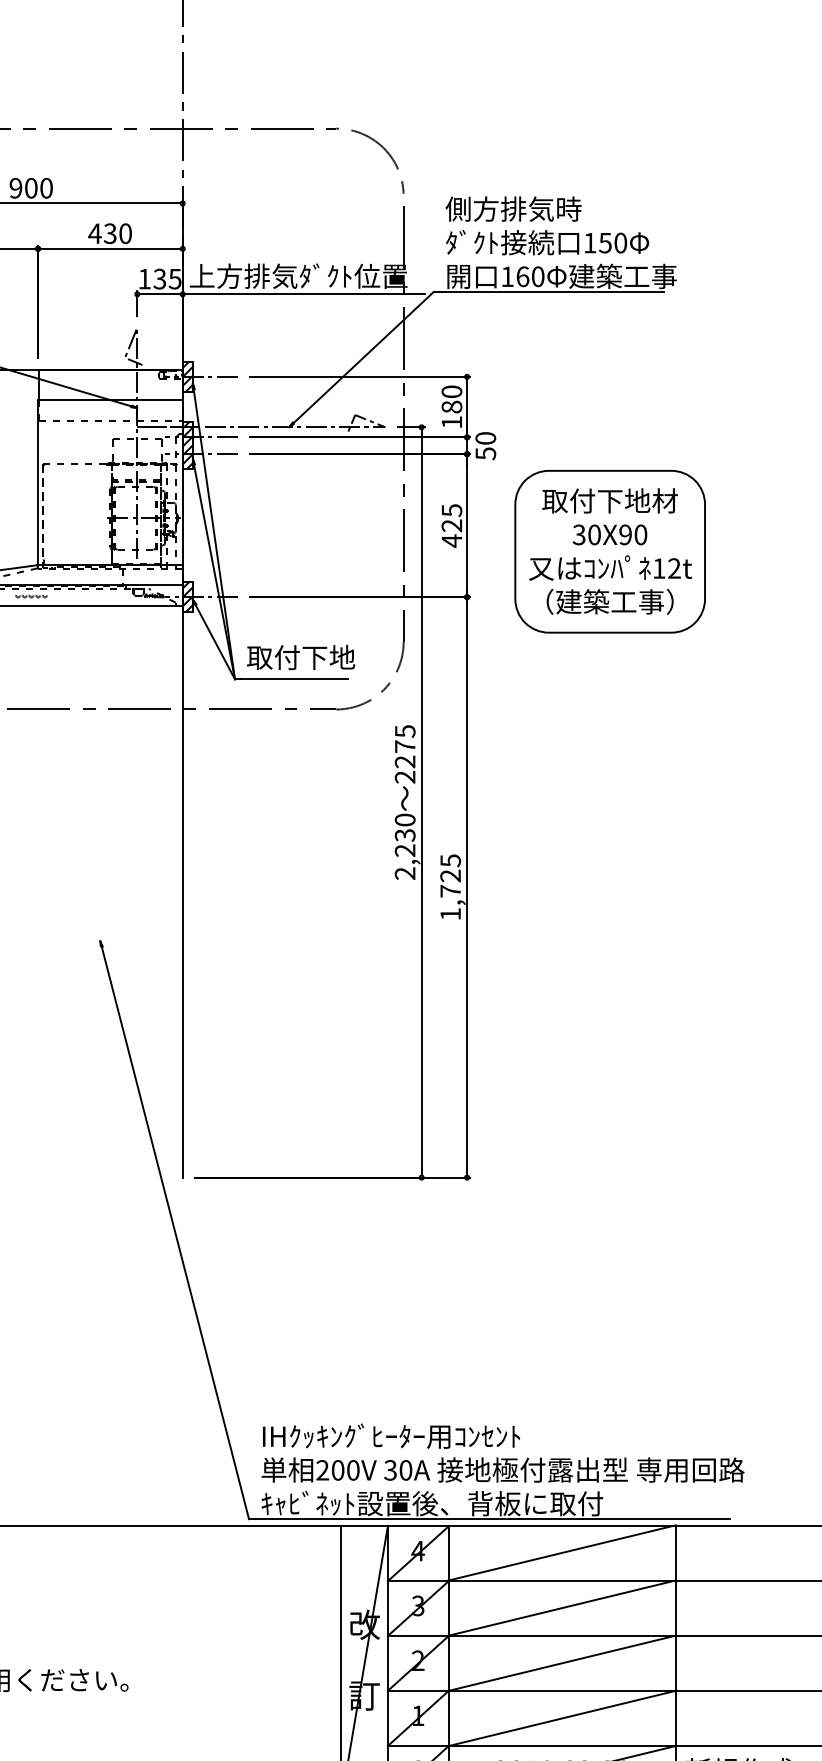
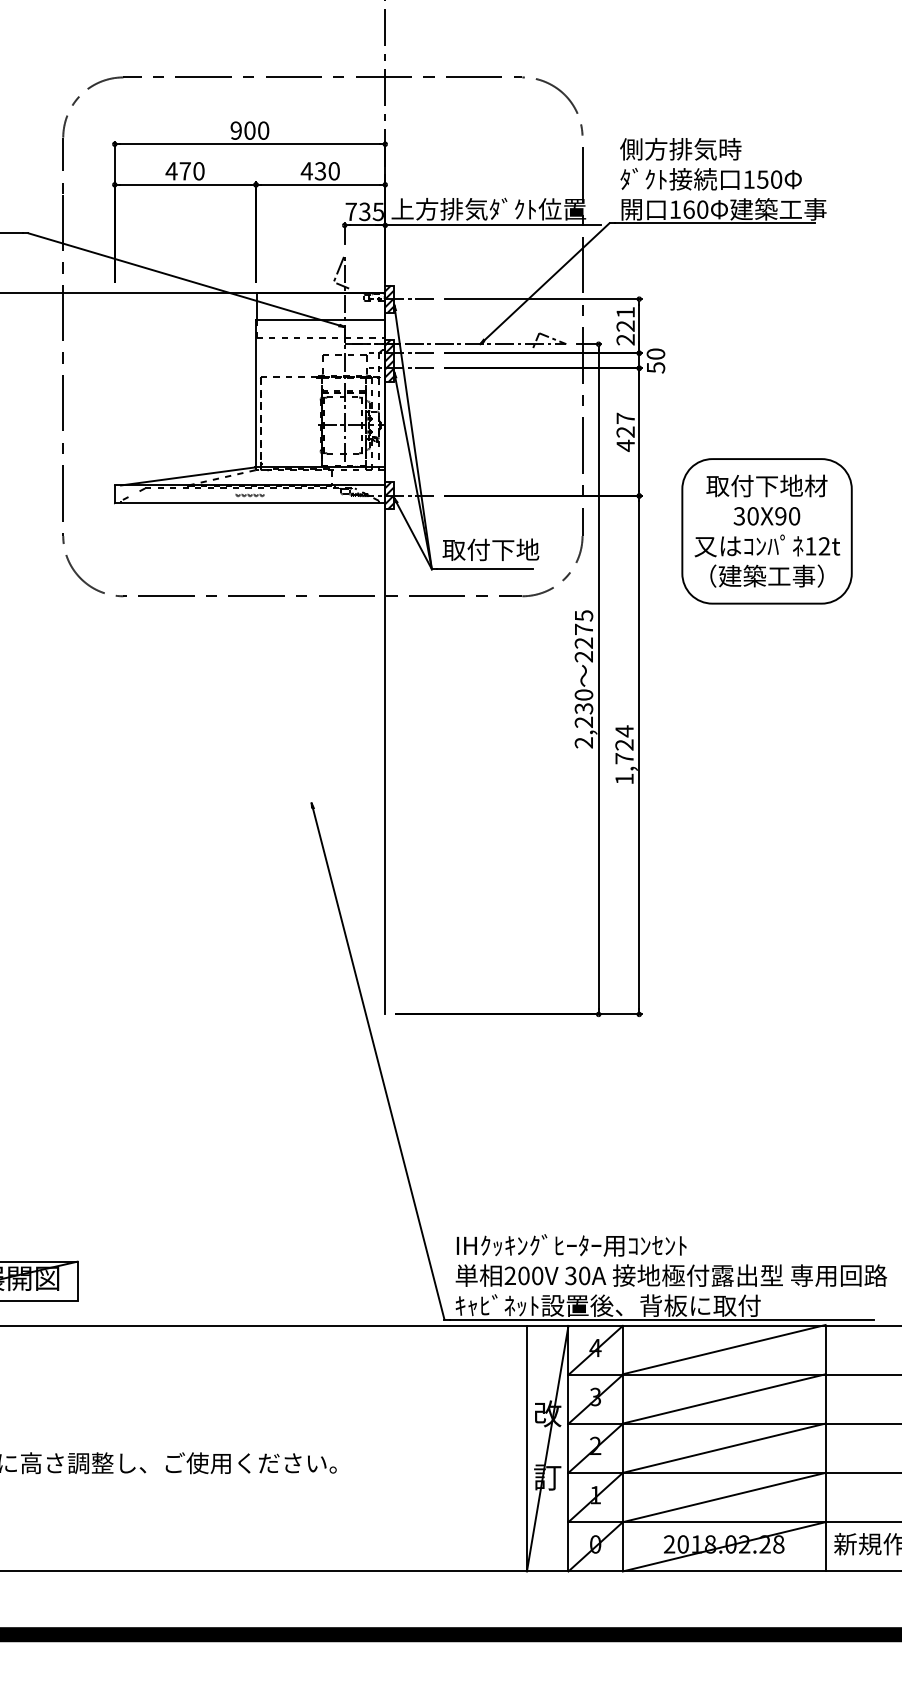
text: (143, 278) -> (350, 211), 135 -> 735
text: (451, 407) -> (625, 326), 180 -> 221
text: (451, 510) -> (625, 418), 425 -> 427
part: (609, 551) -> (766, 531), moved
text: (450, 860) -> (624, 731), 1,725 -> 1,724

